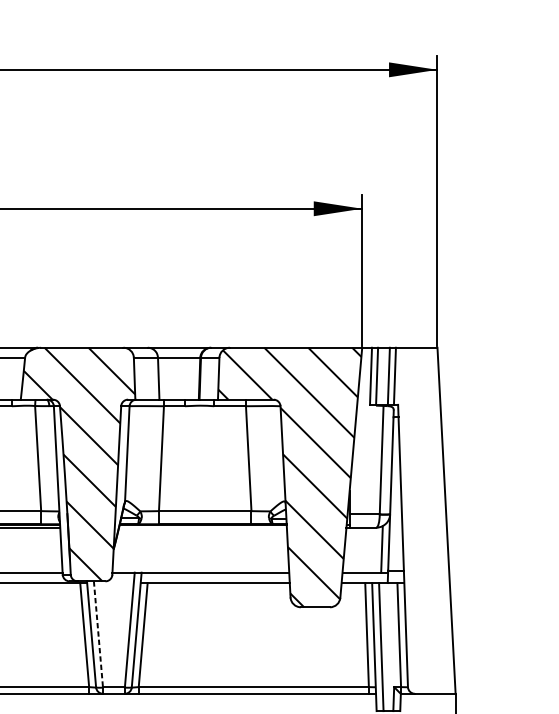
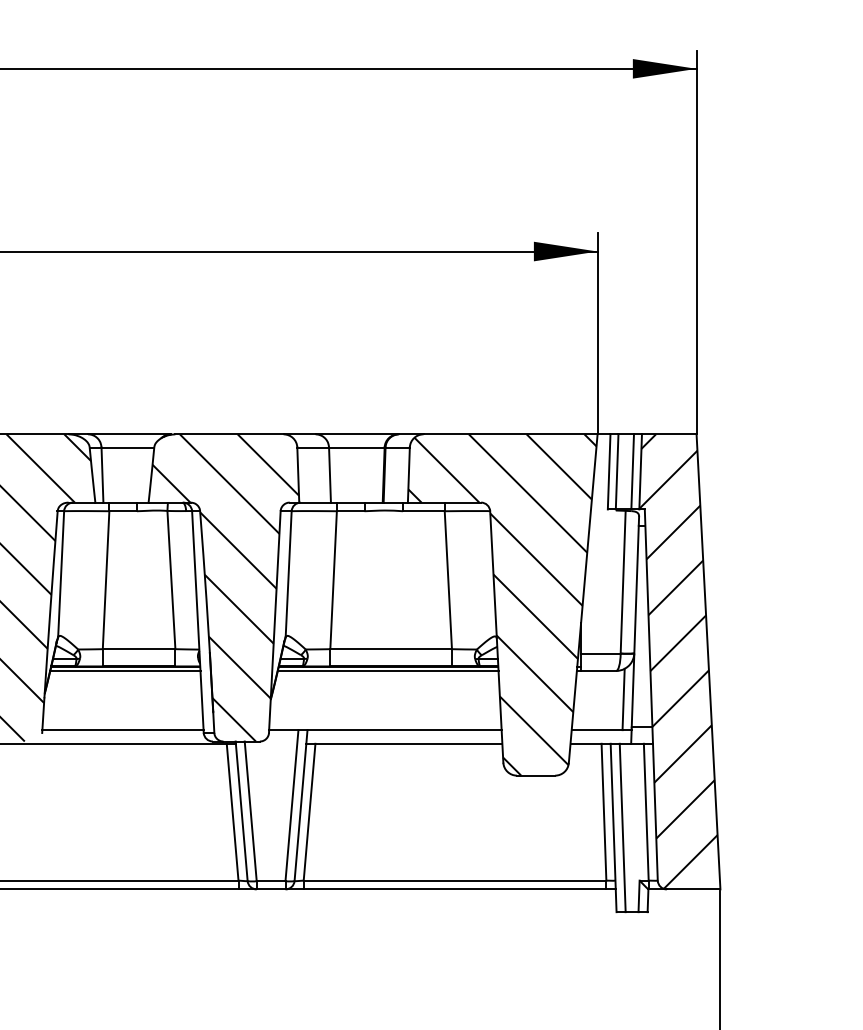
hatch: (423, 520) -> (678, 661), added
line: (202, 527) -> (387, 670), added
line: (98, 634) -> (250, 811), dashed -> solid

